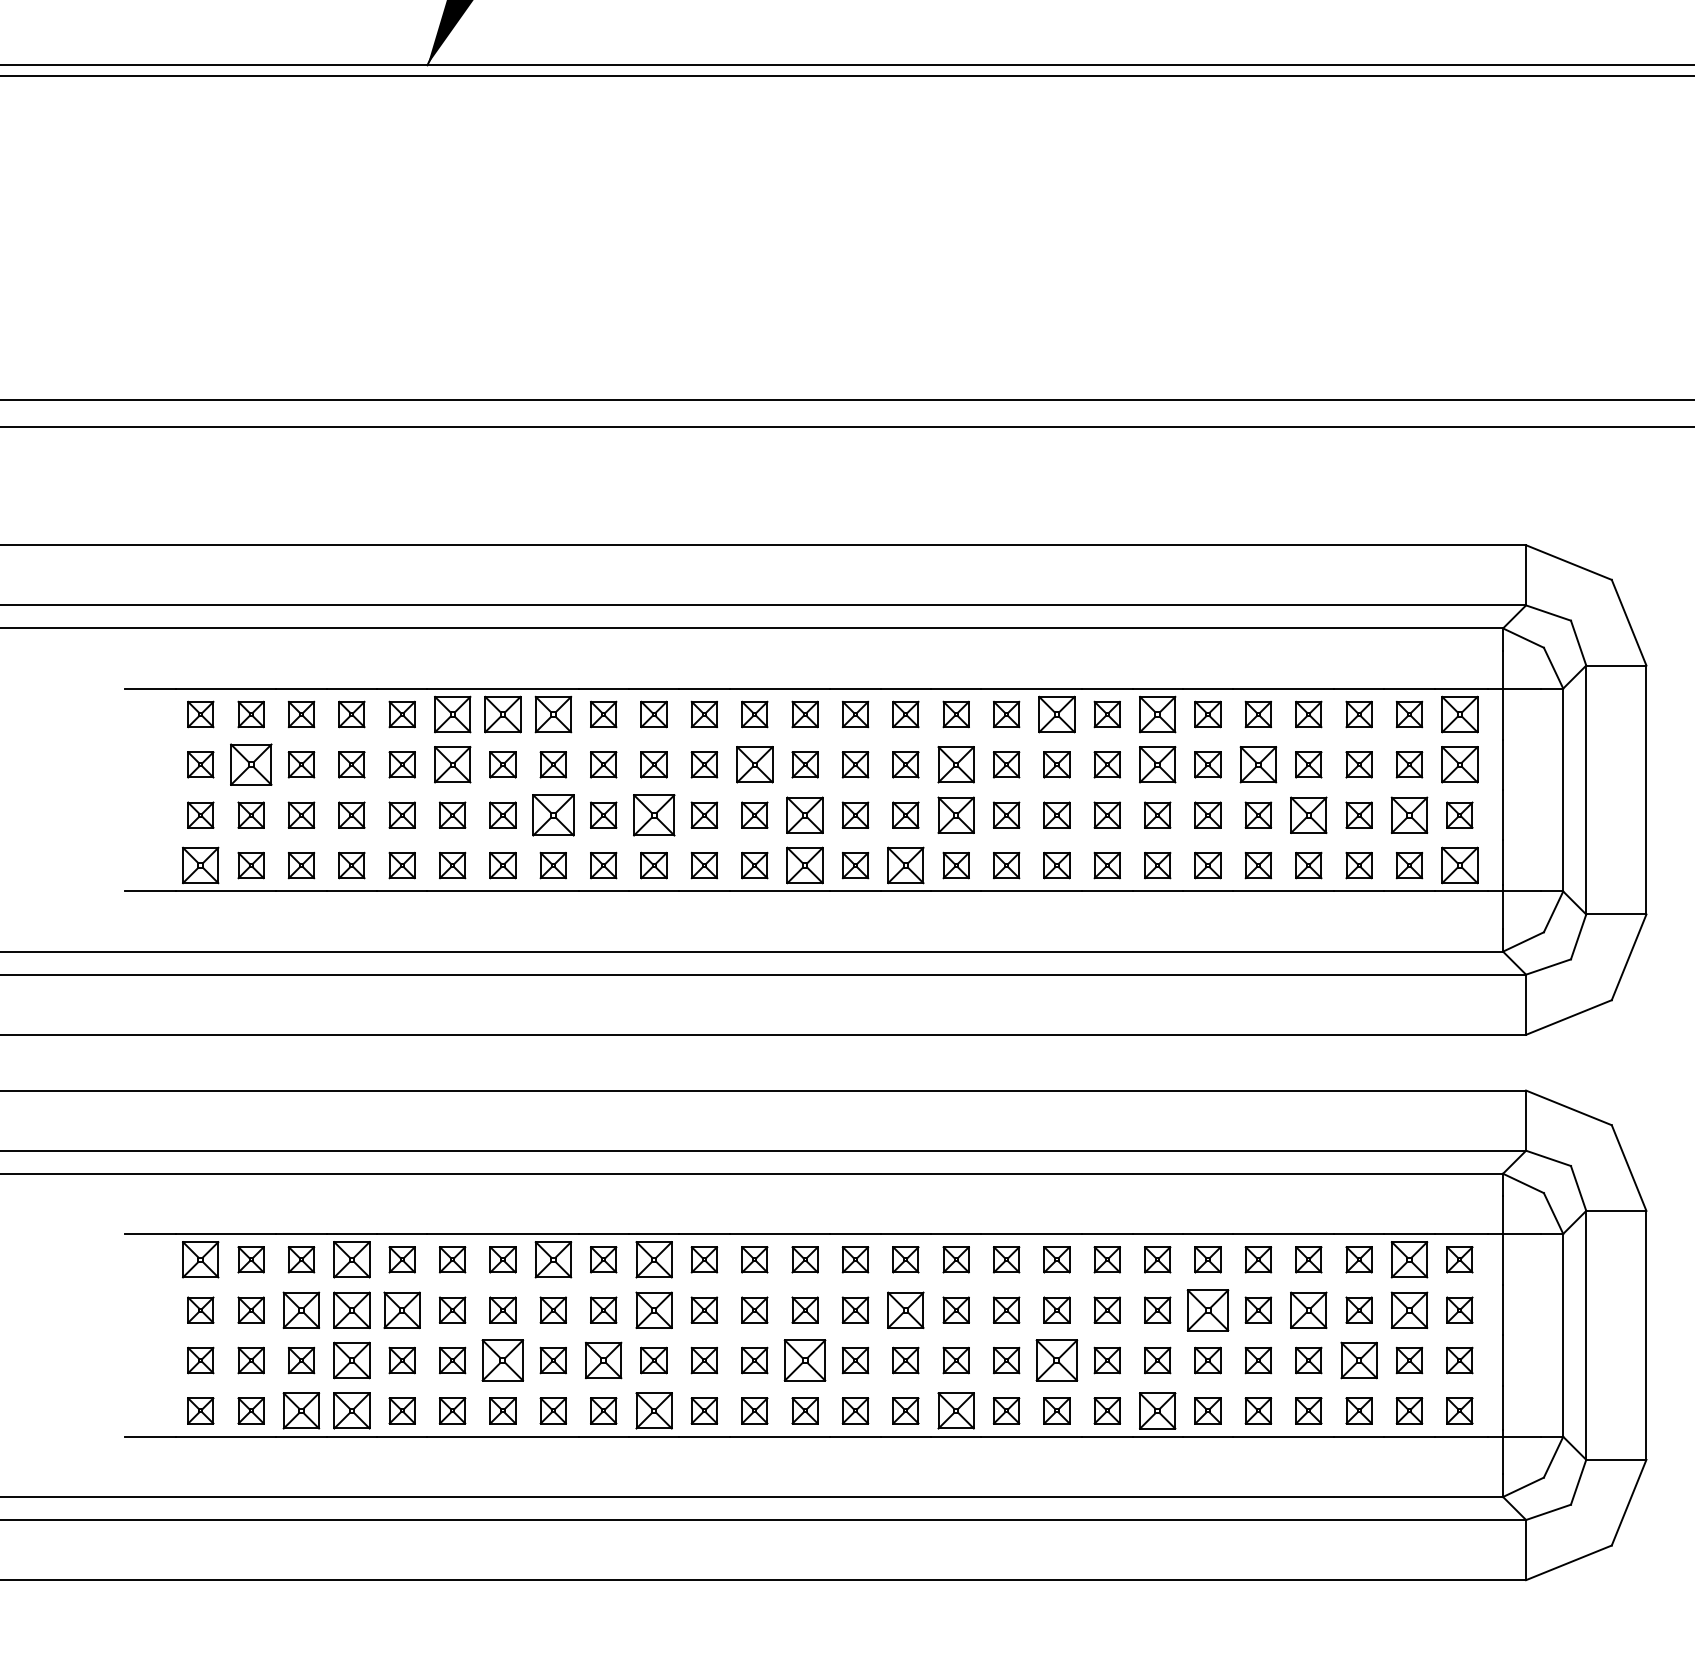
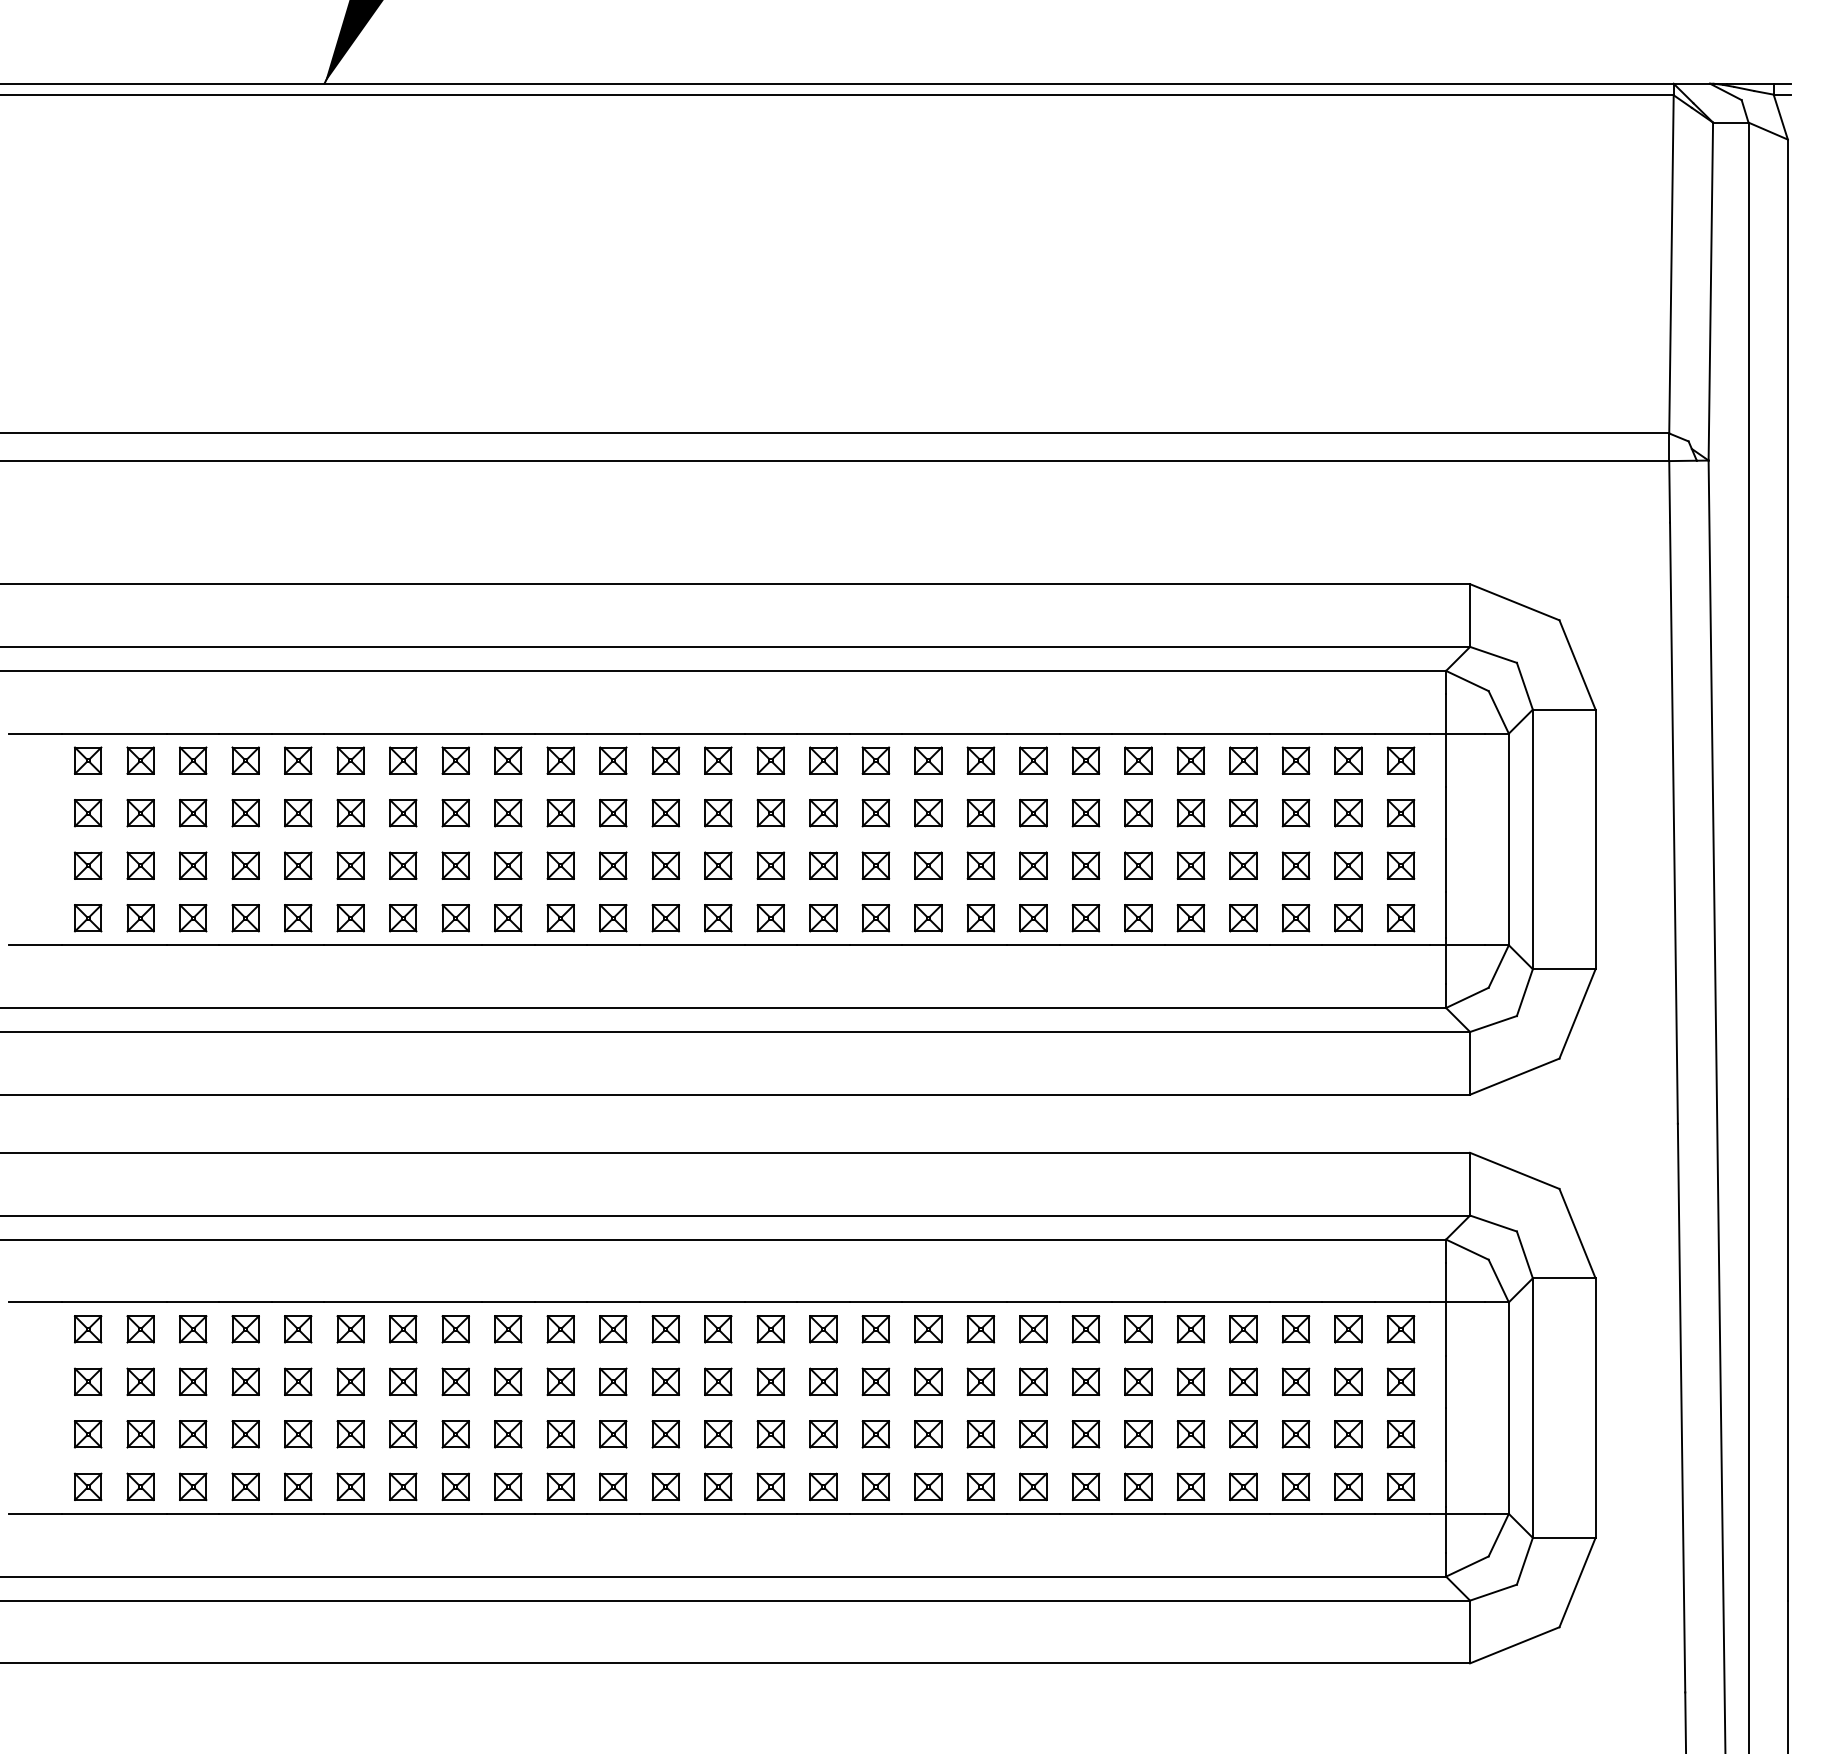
part: (452, 714) -> (350, 760), size x0.71
part: (503, 714) -> (403, 760), size x0.71
part: (553, 714) -> (455, 760), size x0.71
part: (1056, 714) -> (980, 760), size x0.71
part: (1157, 714) -> (1085, 760), size x0.71
part: (1459, 714) -> (1400, 760), size x0.71
part: (250, 765) -> (140, 813), size x0.62
part: (452, 765) -> (350, 813), size x0.71
part: (754, 765) -> (665, 813), size x0.71
part: (955, 765) -> (875, 813), size x0.71
part: (1157, 765) -> (1085, 813), size x0.71
part: (1257, 765) -> (1190, 813), size x0.71
part: (1459, 765) -> (1400, 813), size x0.71
part: (553, 815) -> (455, 865), size x0.62
part: (653, 815) -> (560, 865), size x0.62
part: (805, 815) -> (718, 865), size x0.71
part: (955, 815) -> (875, 865), size x0.71
part: (1308, 815) -> (1243, 865), size x0.71
part: (1409, 815) -> (1348, 865), size x0.71
part: (201, 865) -> (88, 918), size x0.71
part: (805, 865) -> (718, 918), size x0.71
part: (905, 865) -> (823, 918), size x0.71
part: (1459, 865) -> (1400, 918), size x0.71
part: (201, 1259) -> (88, 1329), size x0.71
part: (351, 1259) -> (245, 1329), size x0.71
part: (553, 1259) -> (455, 1329), size x0.71
part: (653, 1259) -> (560, 1329), size x0.71
part: (1409, 1259) -> (1348, 1329), size x0.71
part: (301, 1309) -> (193, 1381), size x0.71
part: (351, 1309) -> (245, 1381), size x0.71
part: (402, 1309) -> (298, 1381), size x0.71
part: (653, 1309) -> (560, 1381), size x0.71
part: (905, 1309) -> (823, 1381), size x0.71
part: (1208, 1309) -> (1138, 1381), size x0.62
part: (1308, 1309) -> (1243, 1381), size x0.71
part: (1409, 1309) -> (1348, 1381), size x0.71
part: (351, 1360) -> (245, 1434), size x0.71
part: (503, 1360) -> (403, 1434), size x0.62
part: (603, 1360) -> (508, 1434), size x0.71
part: (805, 1360) -> (718, 1434), size x0.62
part: (1056, 1360) -> (980, 1434), size x0.62
part: (1358, 1360) -> (1295, 1434), size x0.71
part: (301, 1410) -> (193, 1486), size x0.71
part: (351, 1410) -> (245, 1486), size x0.71
part: (653, 1410) -> (560, 1486), size x0.71
part: (955, 1410) -> (875, 1486), size x0.71
part: (1157, 1410) -> (1085, 1486), size x0.71

